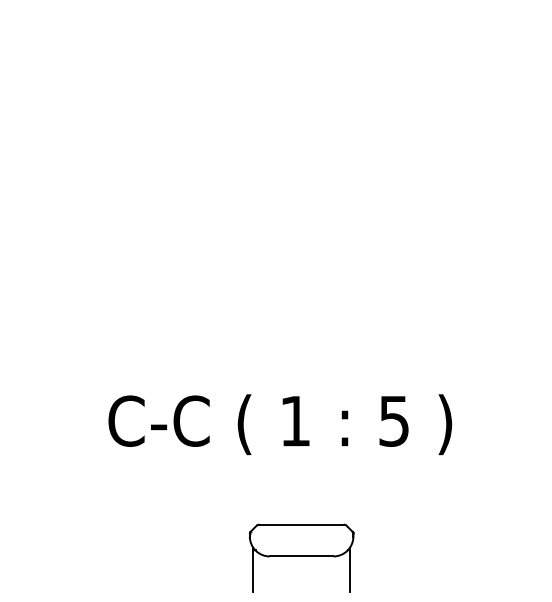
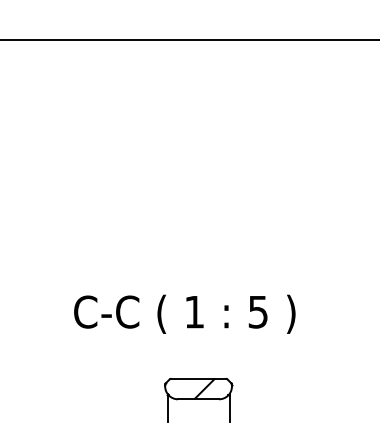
hatch: (310, 539) -> (204, 388), added

